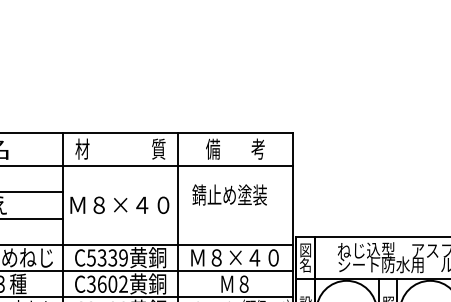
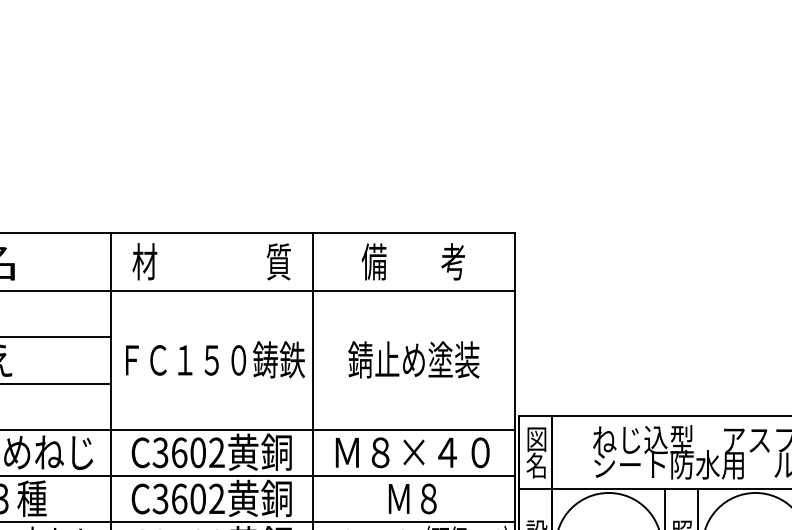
text: (229, 194) -> (413, 358), moved
text: (121, 204) -> (213, 358), Ｍ８×４０ -> ＦＣ１５０鋳鉄
text: (107, 257) -> (188, 451), C5339 -> C3602

